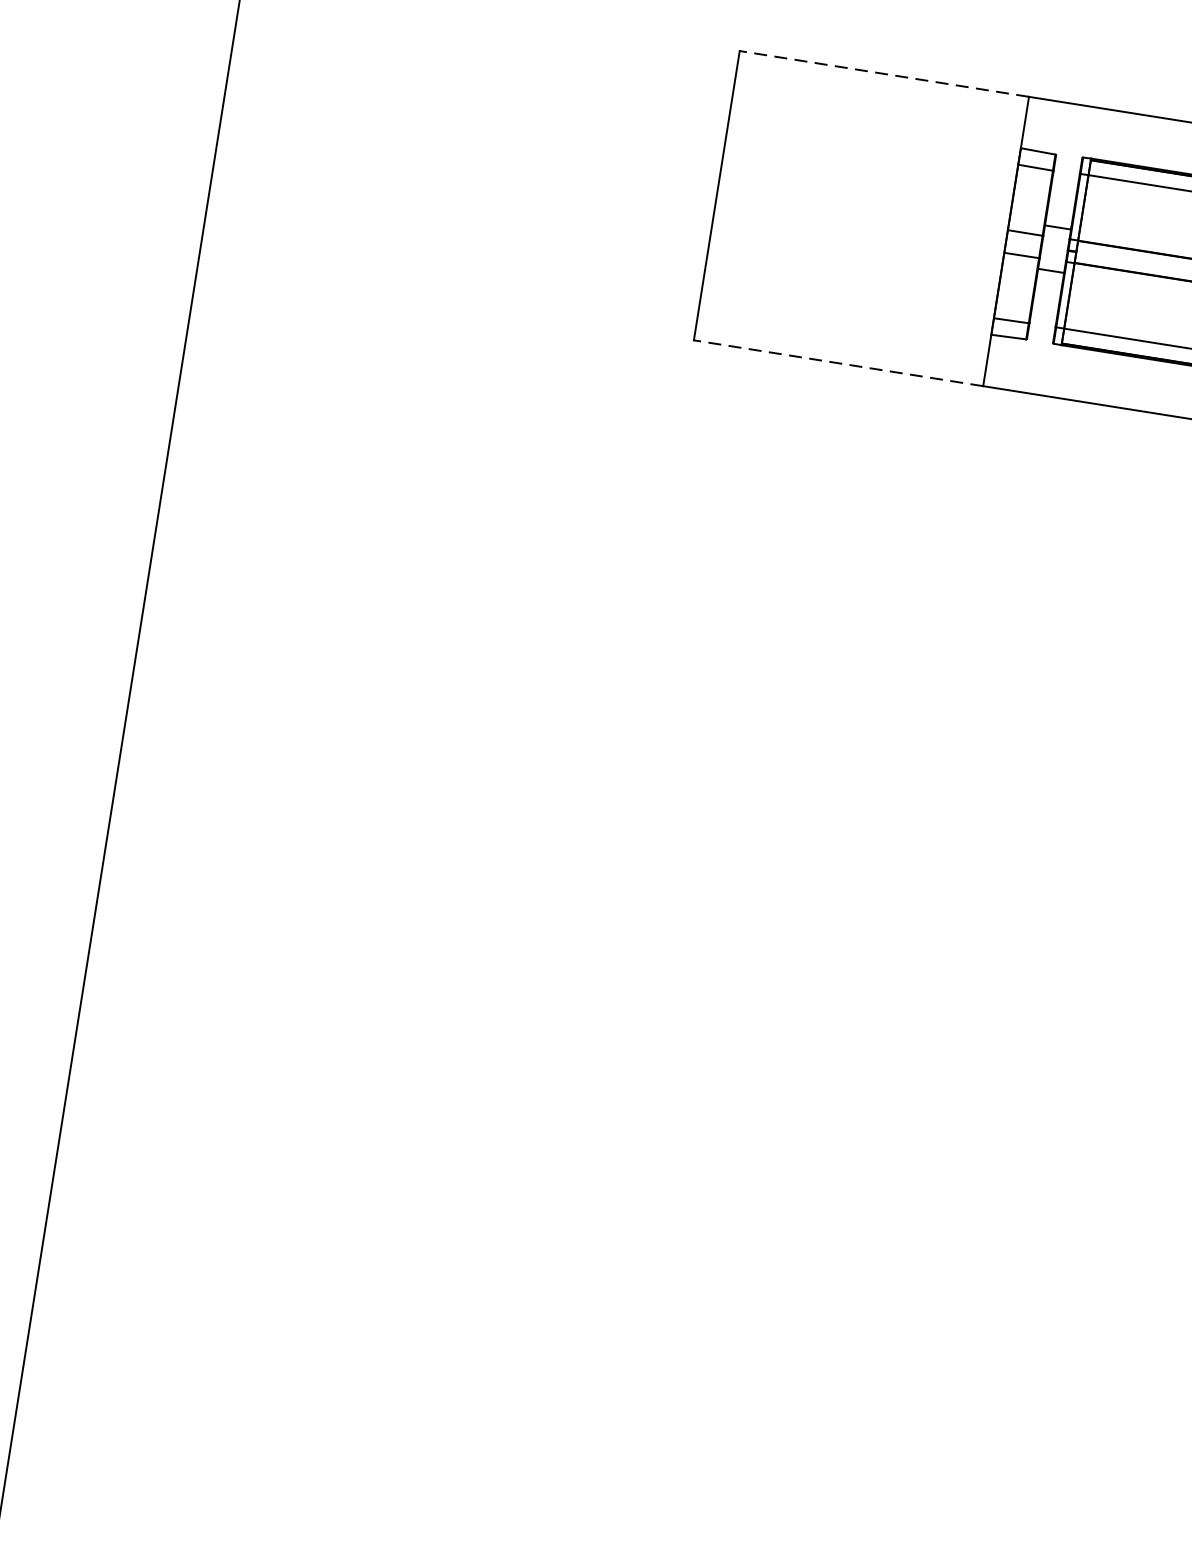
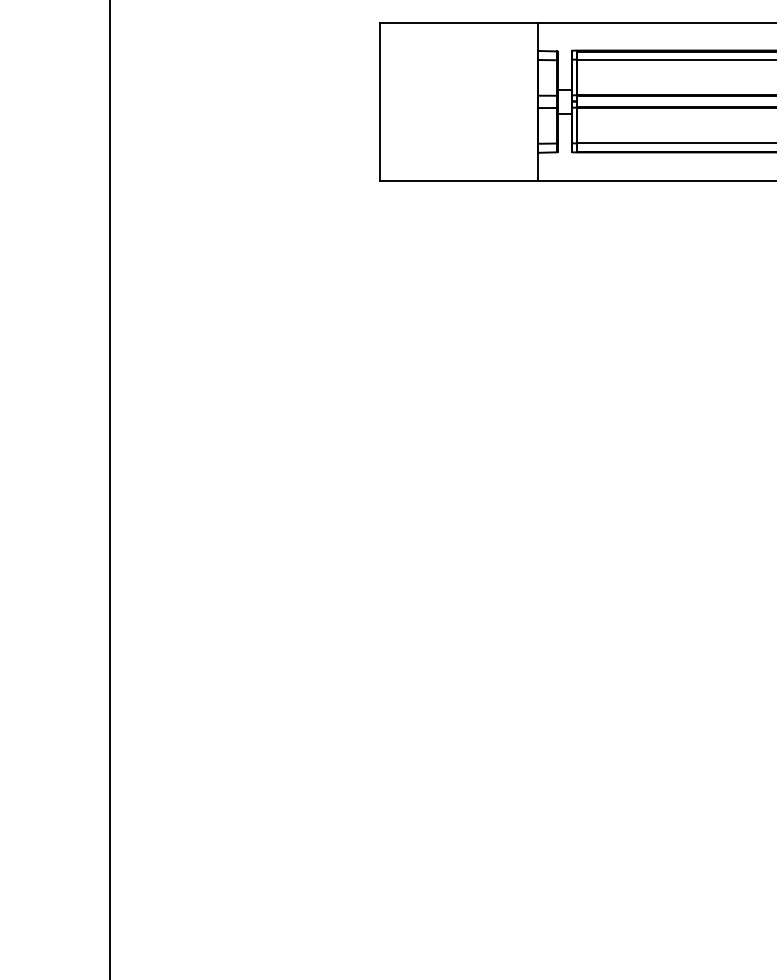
line: (884, 73) -> (459, 22), dashed -> solid
line: (838, 362) -> (459, 180), dashed -> solid

